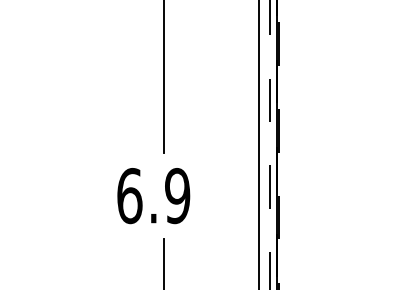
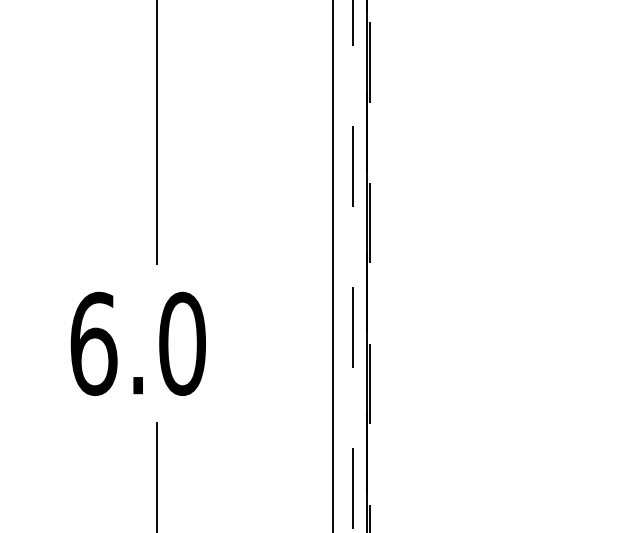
text: (177, 196) -> (182, 344), 6.9 -> 6.0

